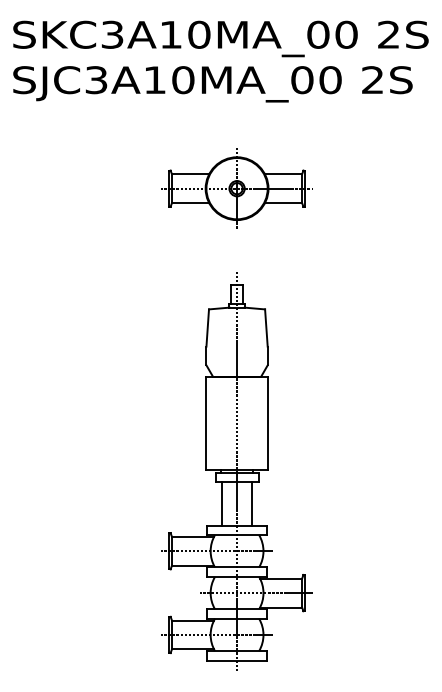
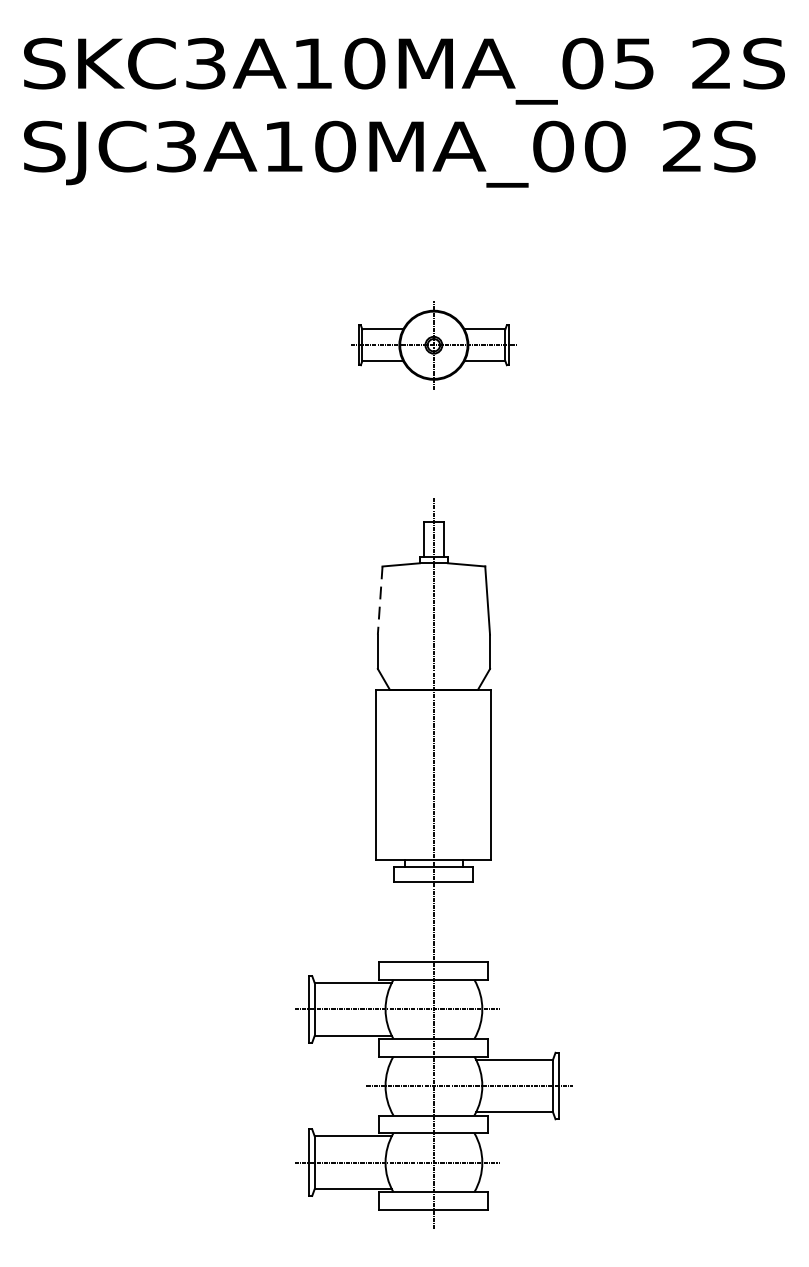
text: (346, 34) -> (634, 63), SKC3A10MA_00 -> SKC3A10MA_05
part: (236, 188) -> (432, 345), size x0.6
line: (207, 328) -> (379, 601), solid -> dashed
line: (221, 503) -> (405, 921), removed
line: (252, 503) -> (462, 921), removed

